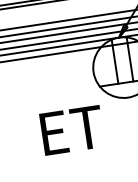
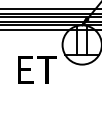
text: (72, 129) -> (37, 69), moved

